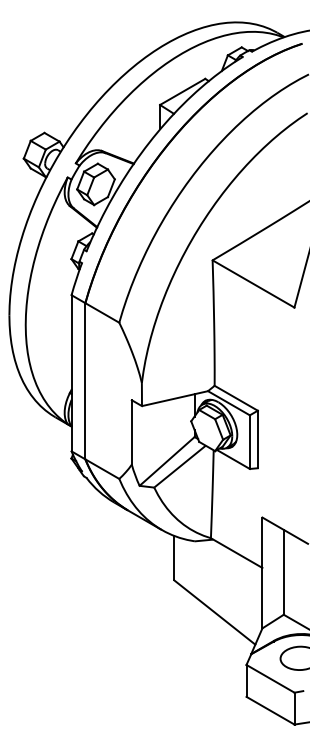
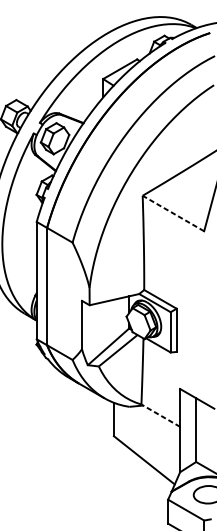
line: (253, 283) -> (173, 213), solid -> dashed
line: (236, 553) -> (160, 415), solid -> dashed

